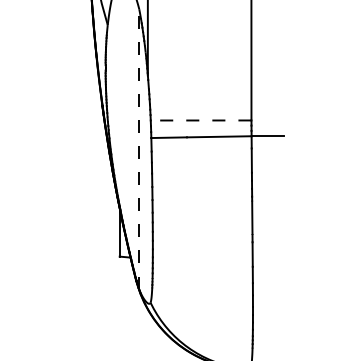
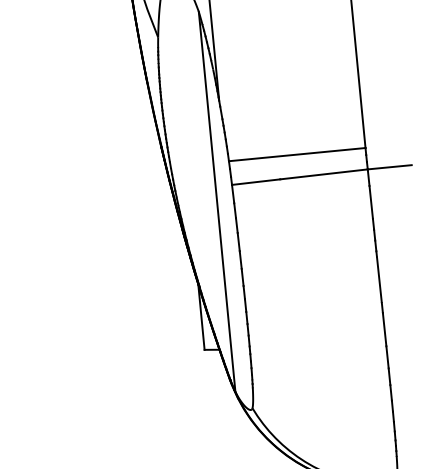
line: (200, 120) -> (296, 154), dashed -> solid
line: (139, 148) -> (217, 200), dashed -> solid

